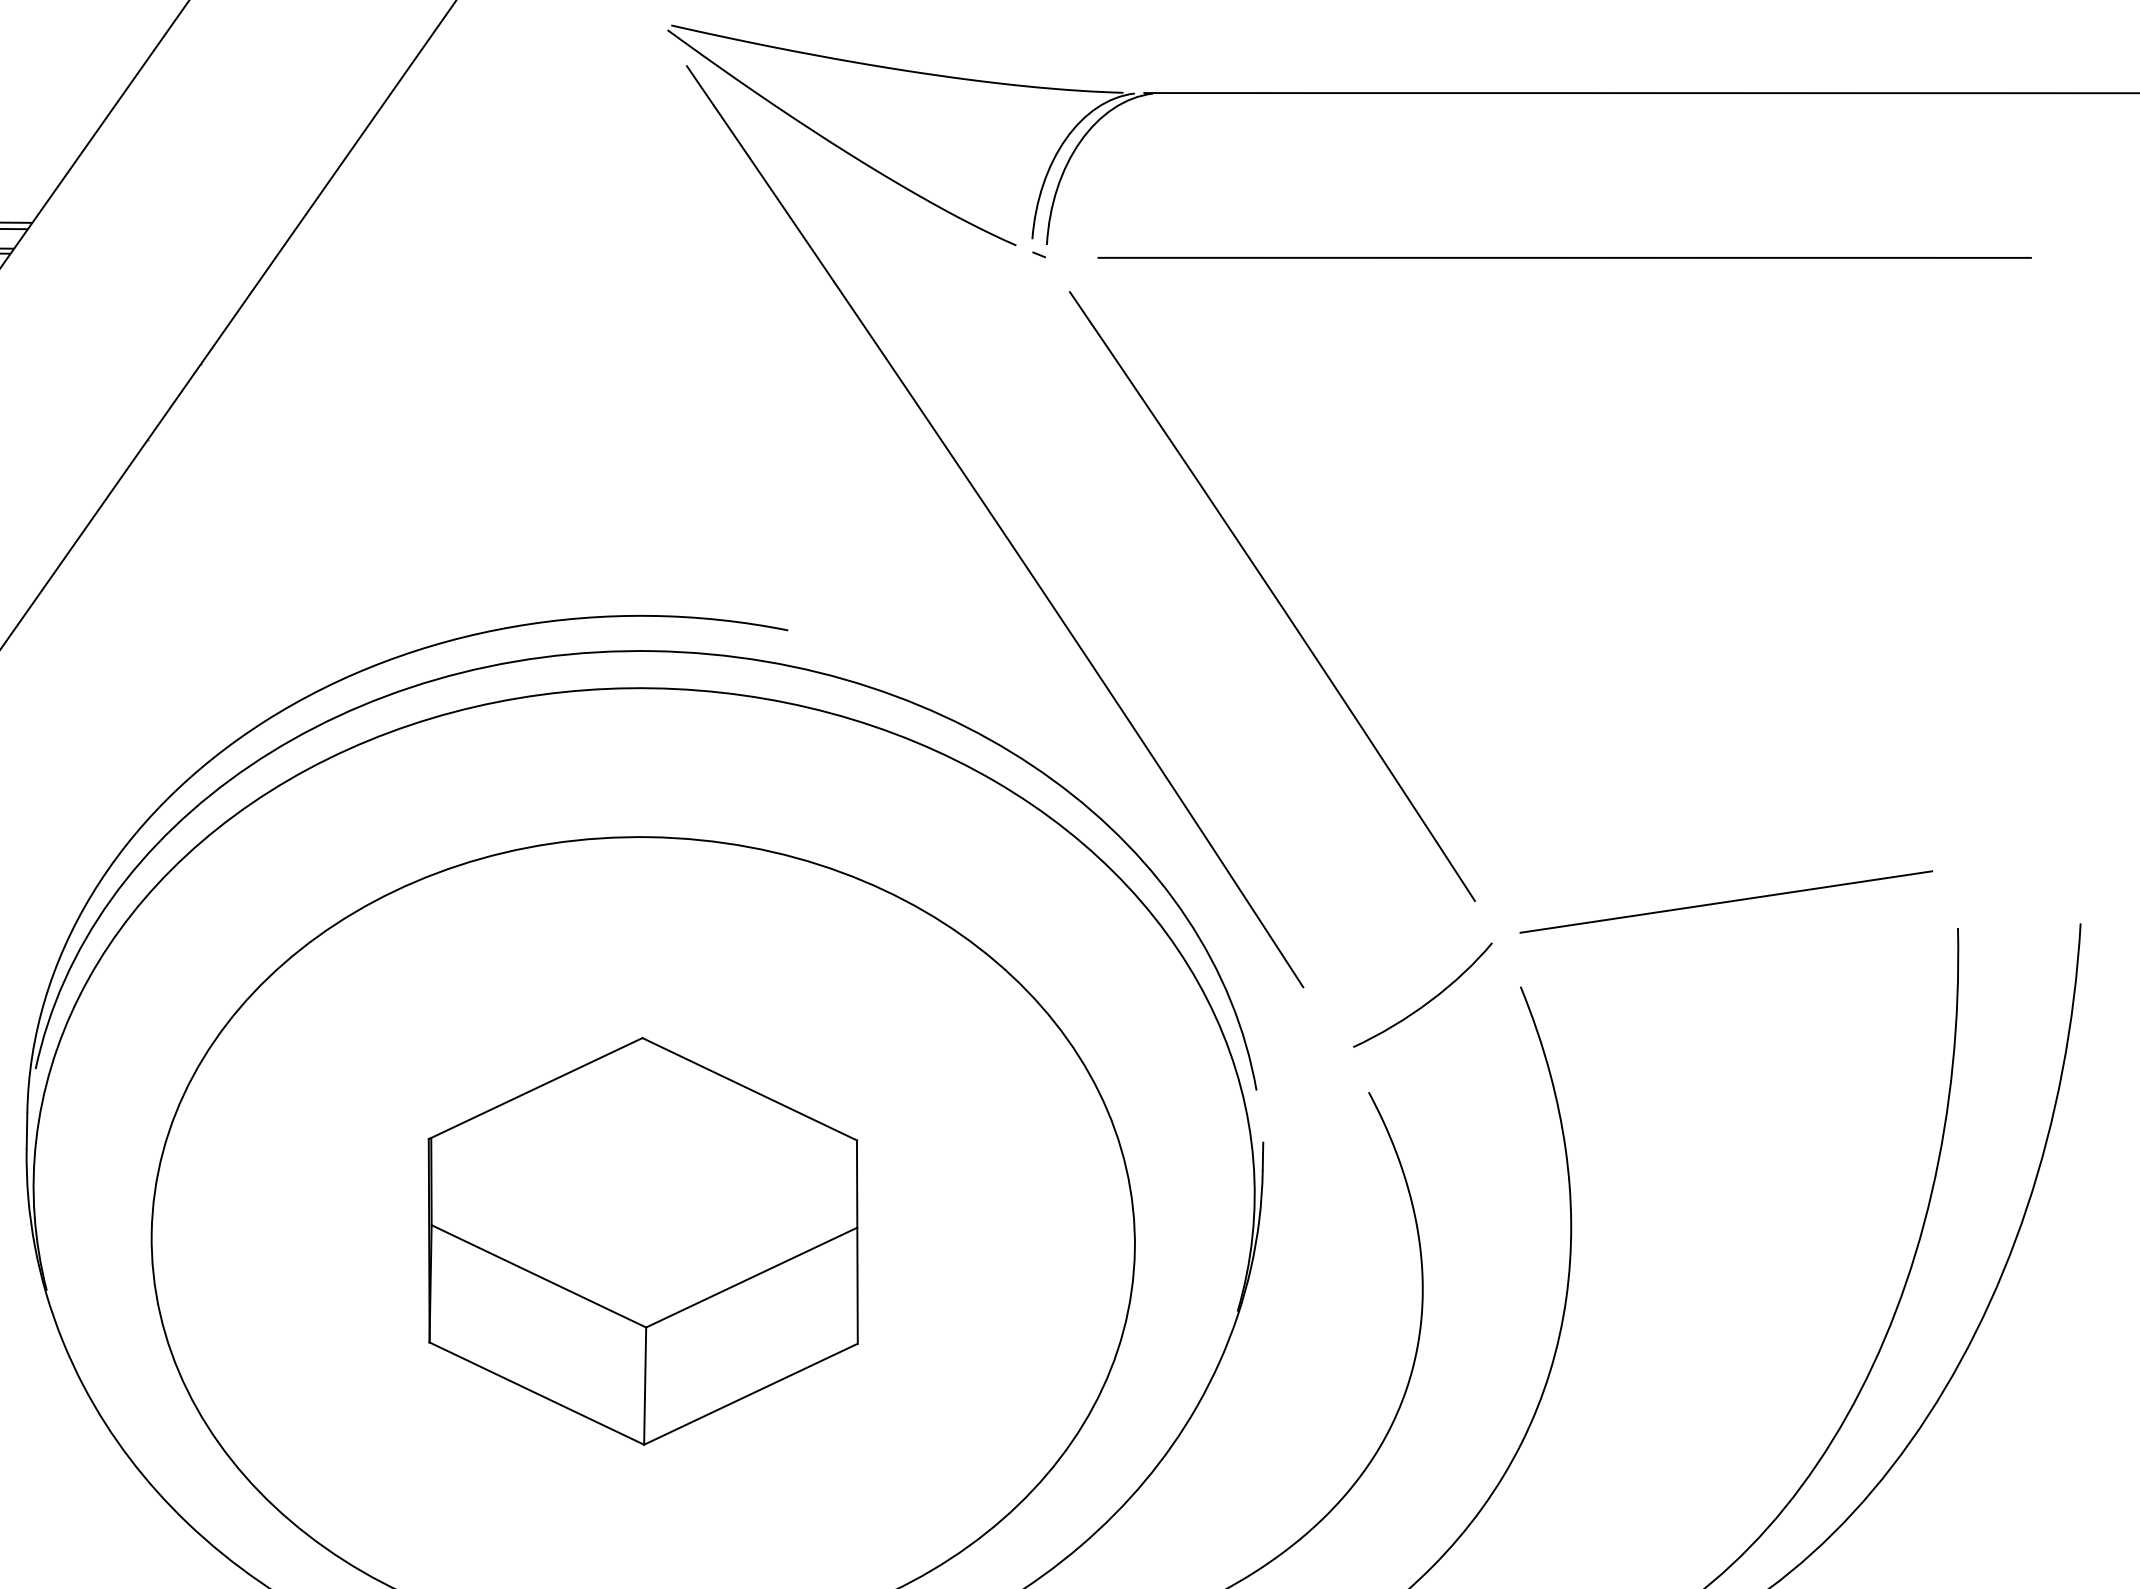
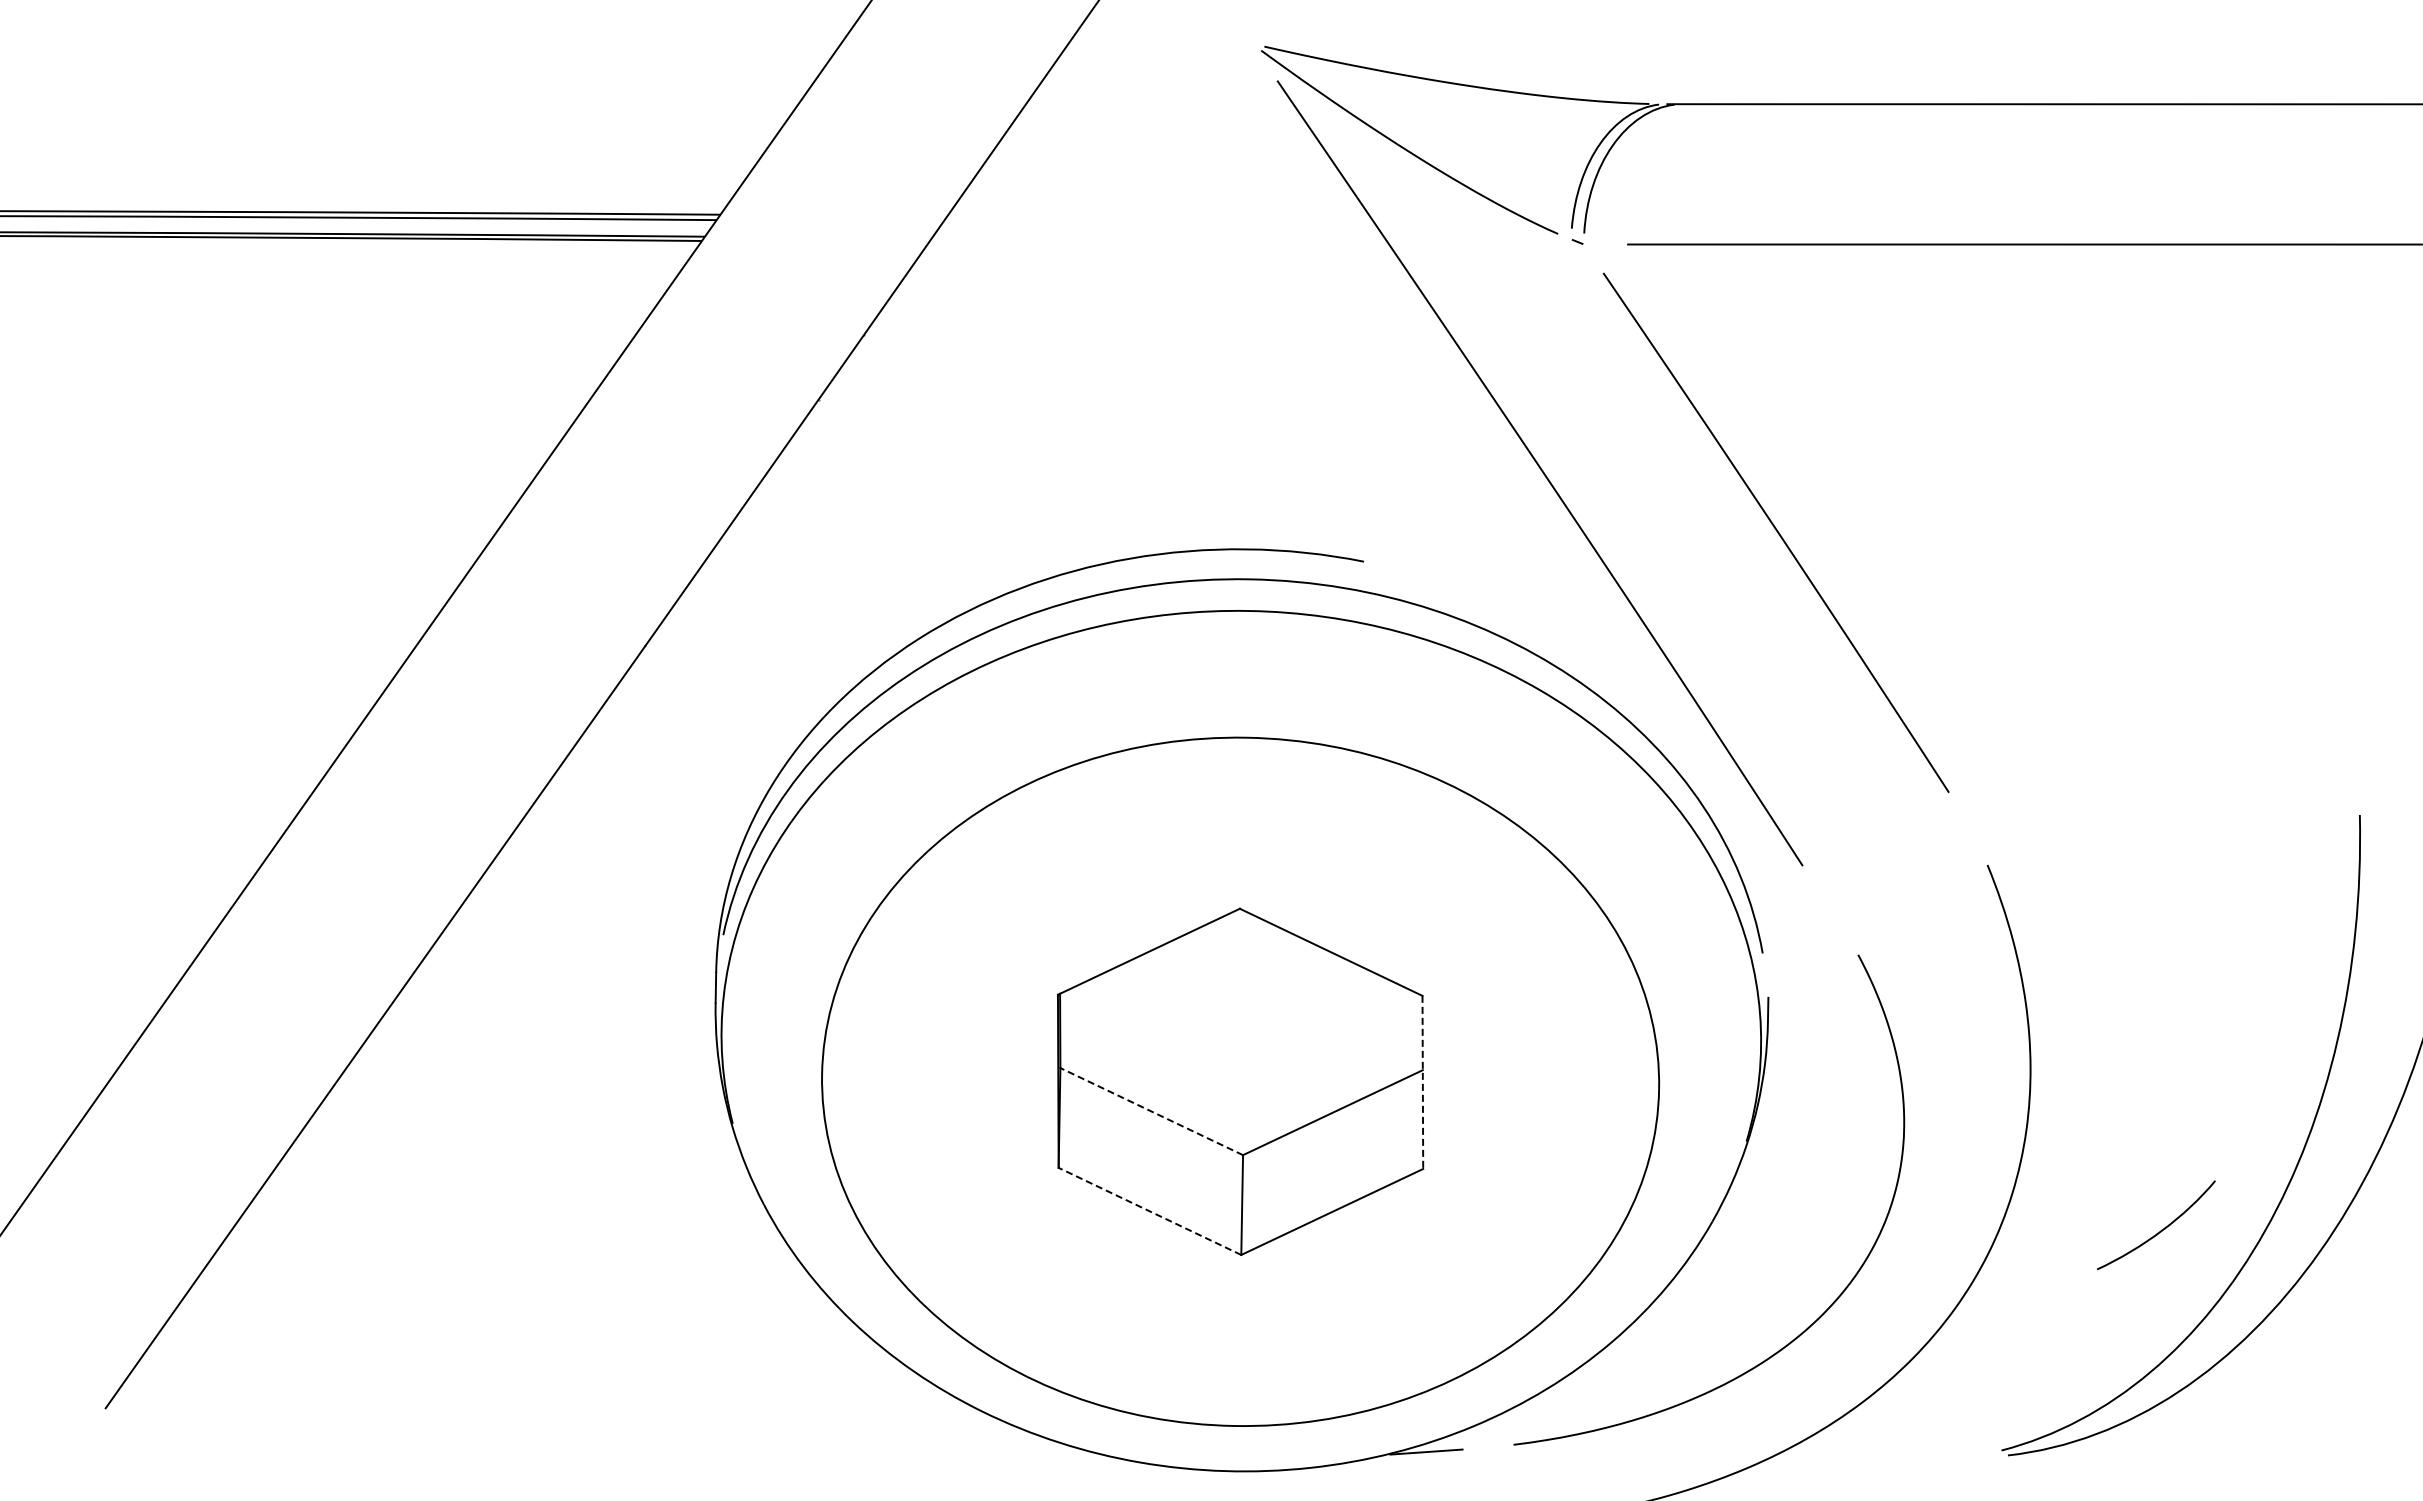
line: (1726, 901) -> (2162, 792), removed
curve: (1428, 1000) -> (2161, 1229), moved
line: (856, 1242) -> (1422, 1082), solid -> dashed
line: (538, 1276) -> (1151, 1111), solid -> dashed
line: (536, 1393) -> (1149, 1211), solid -> dashed

